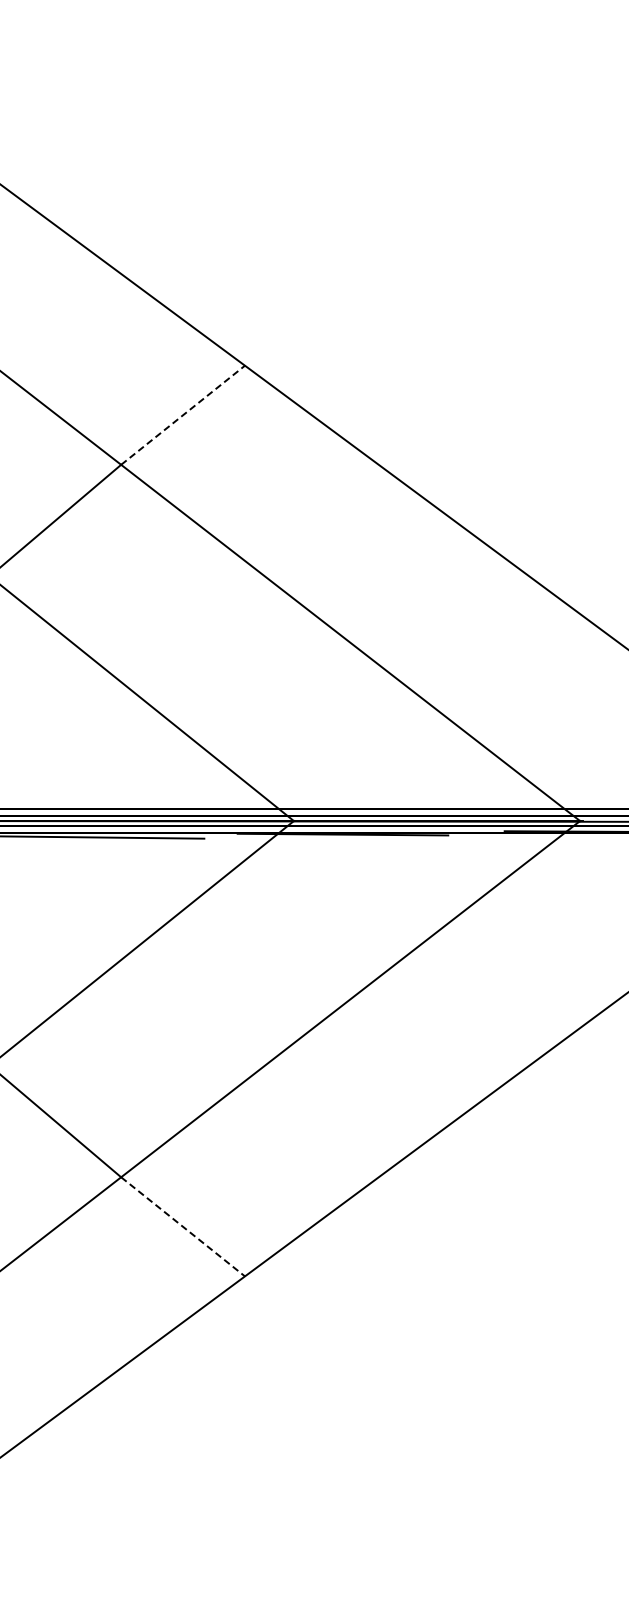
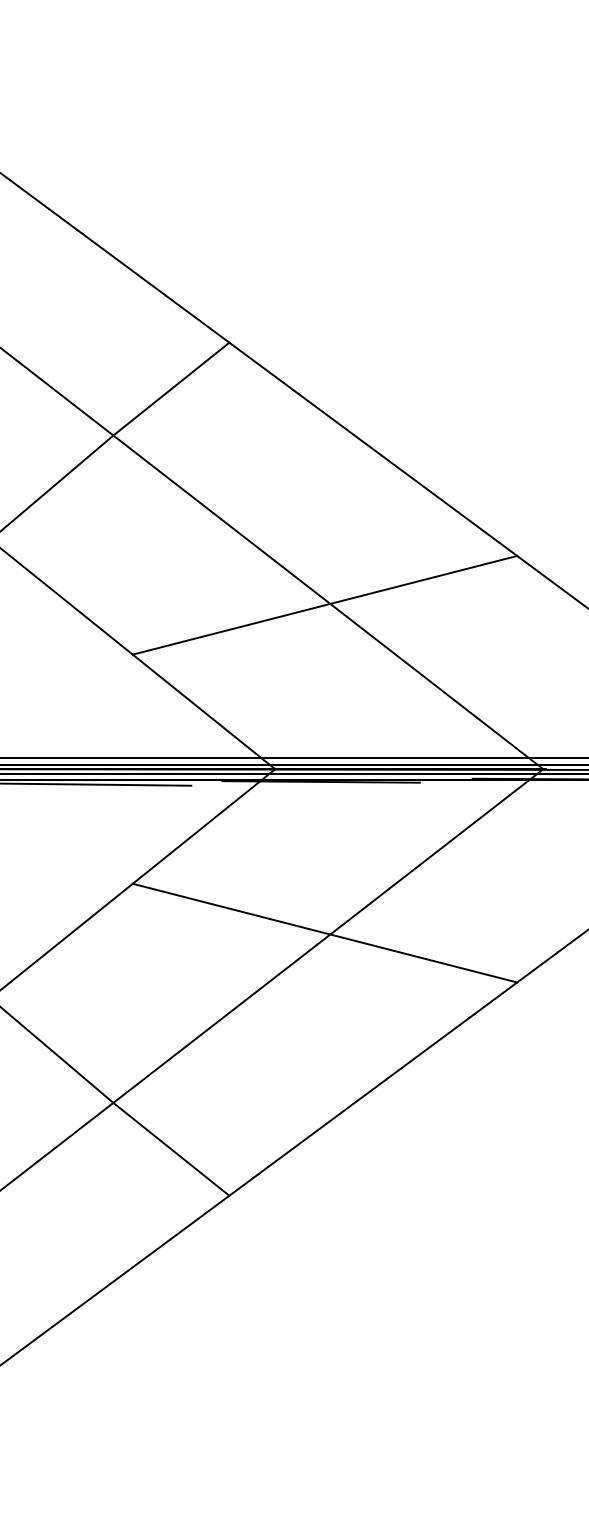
line: (183, 414) -> (171, 388), dashed -> solid
line: (346, 645) -> (324, 604), added
line: (346, 995) -> (324, 932), added
line: (183, 1227) -> (171, 1149), dashed -> solid

